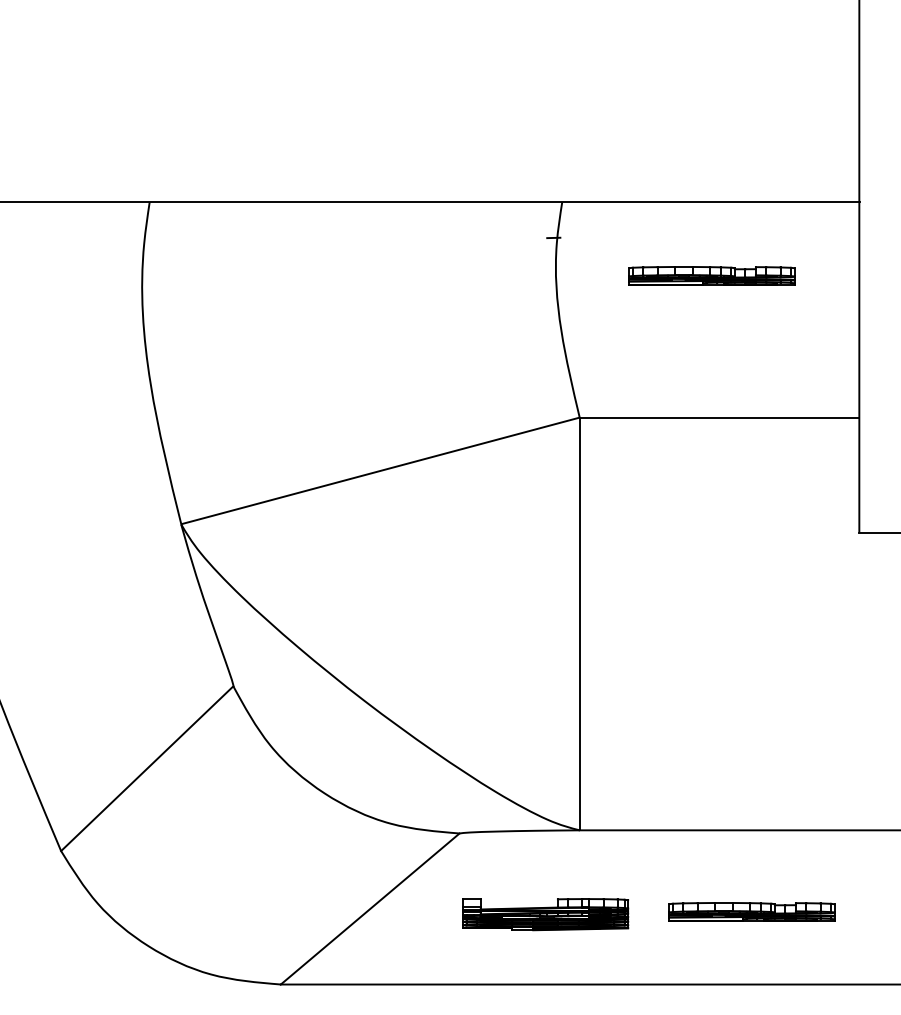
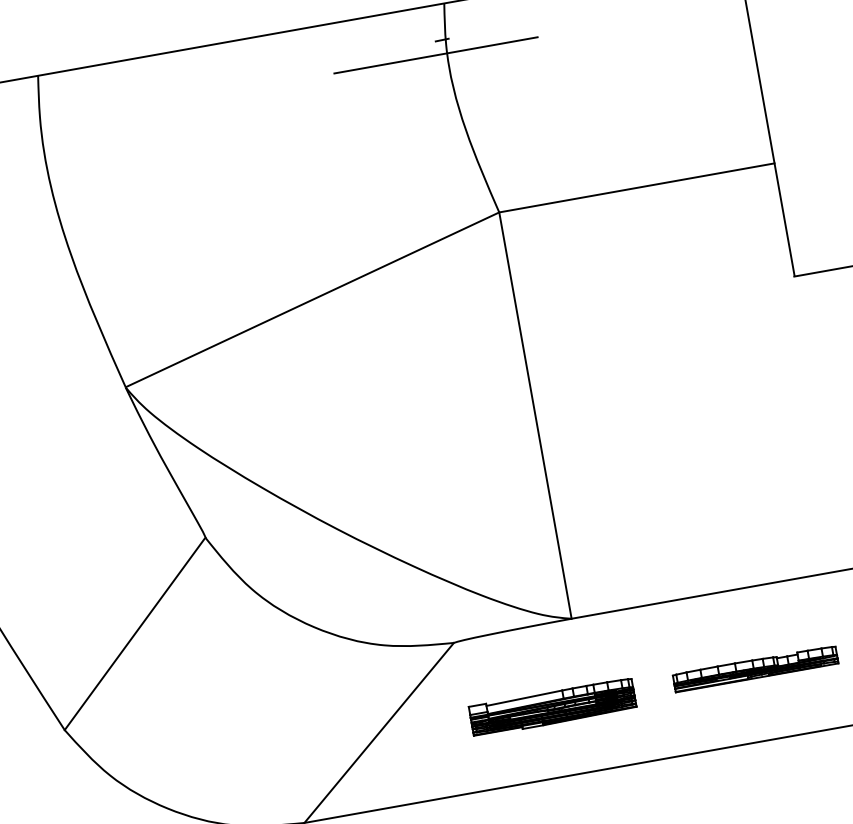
line: (544, 251) -> (435, 55), added
part: (711, 275) -> (604, 49), removed
line: (518, 900) -> (523, 698), added

